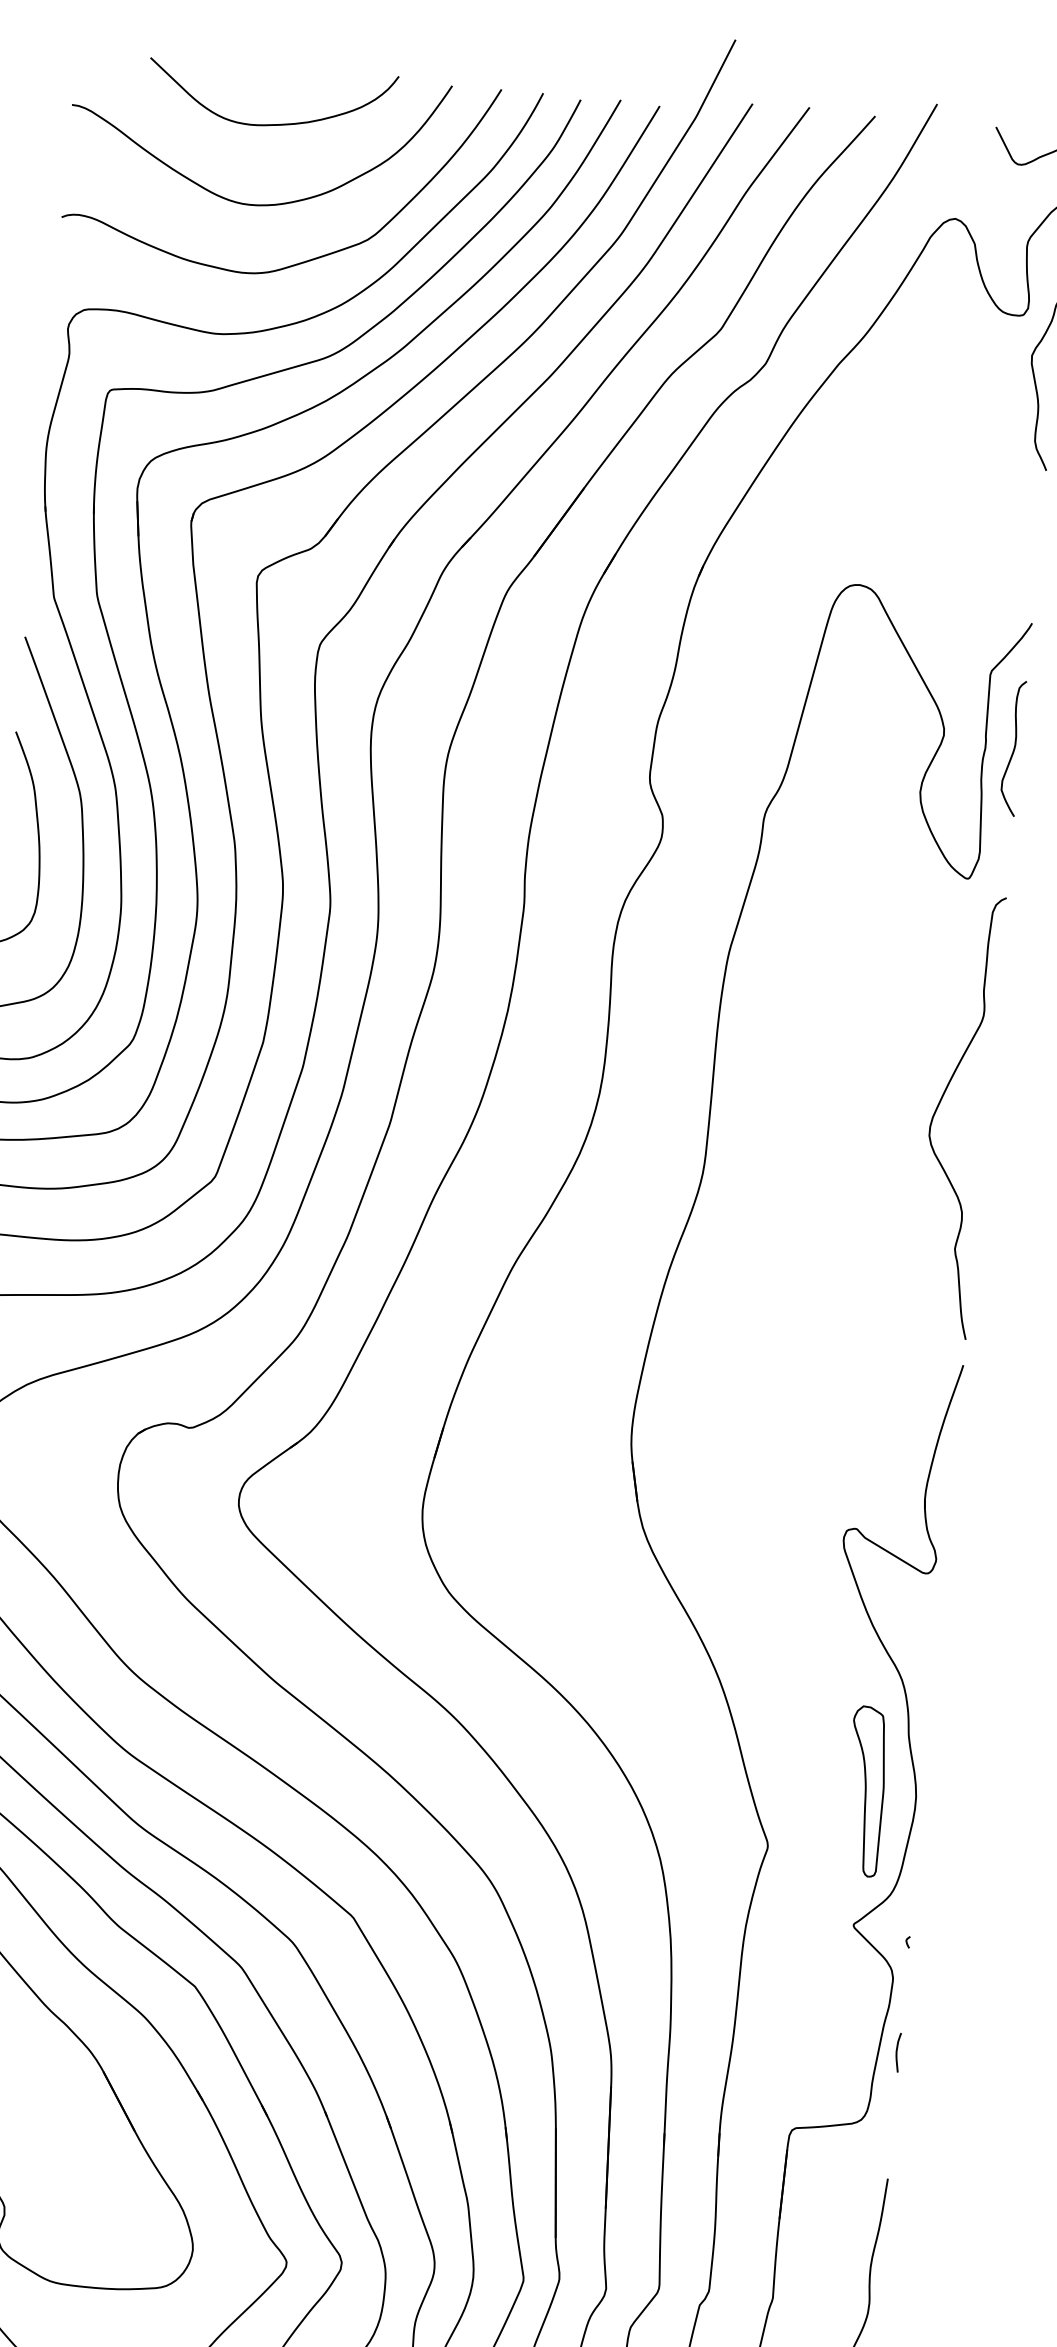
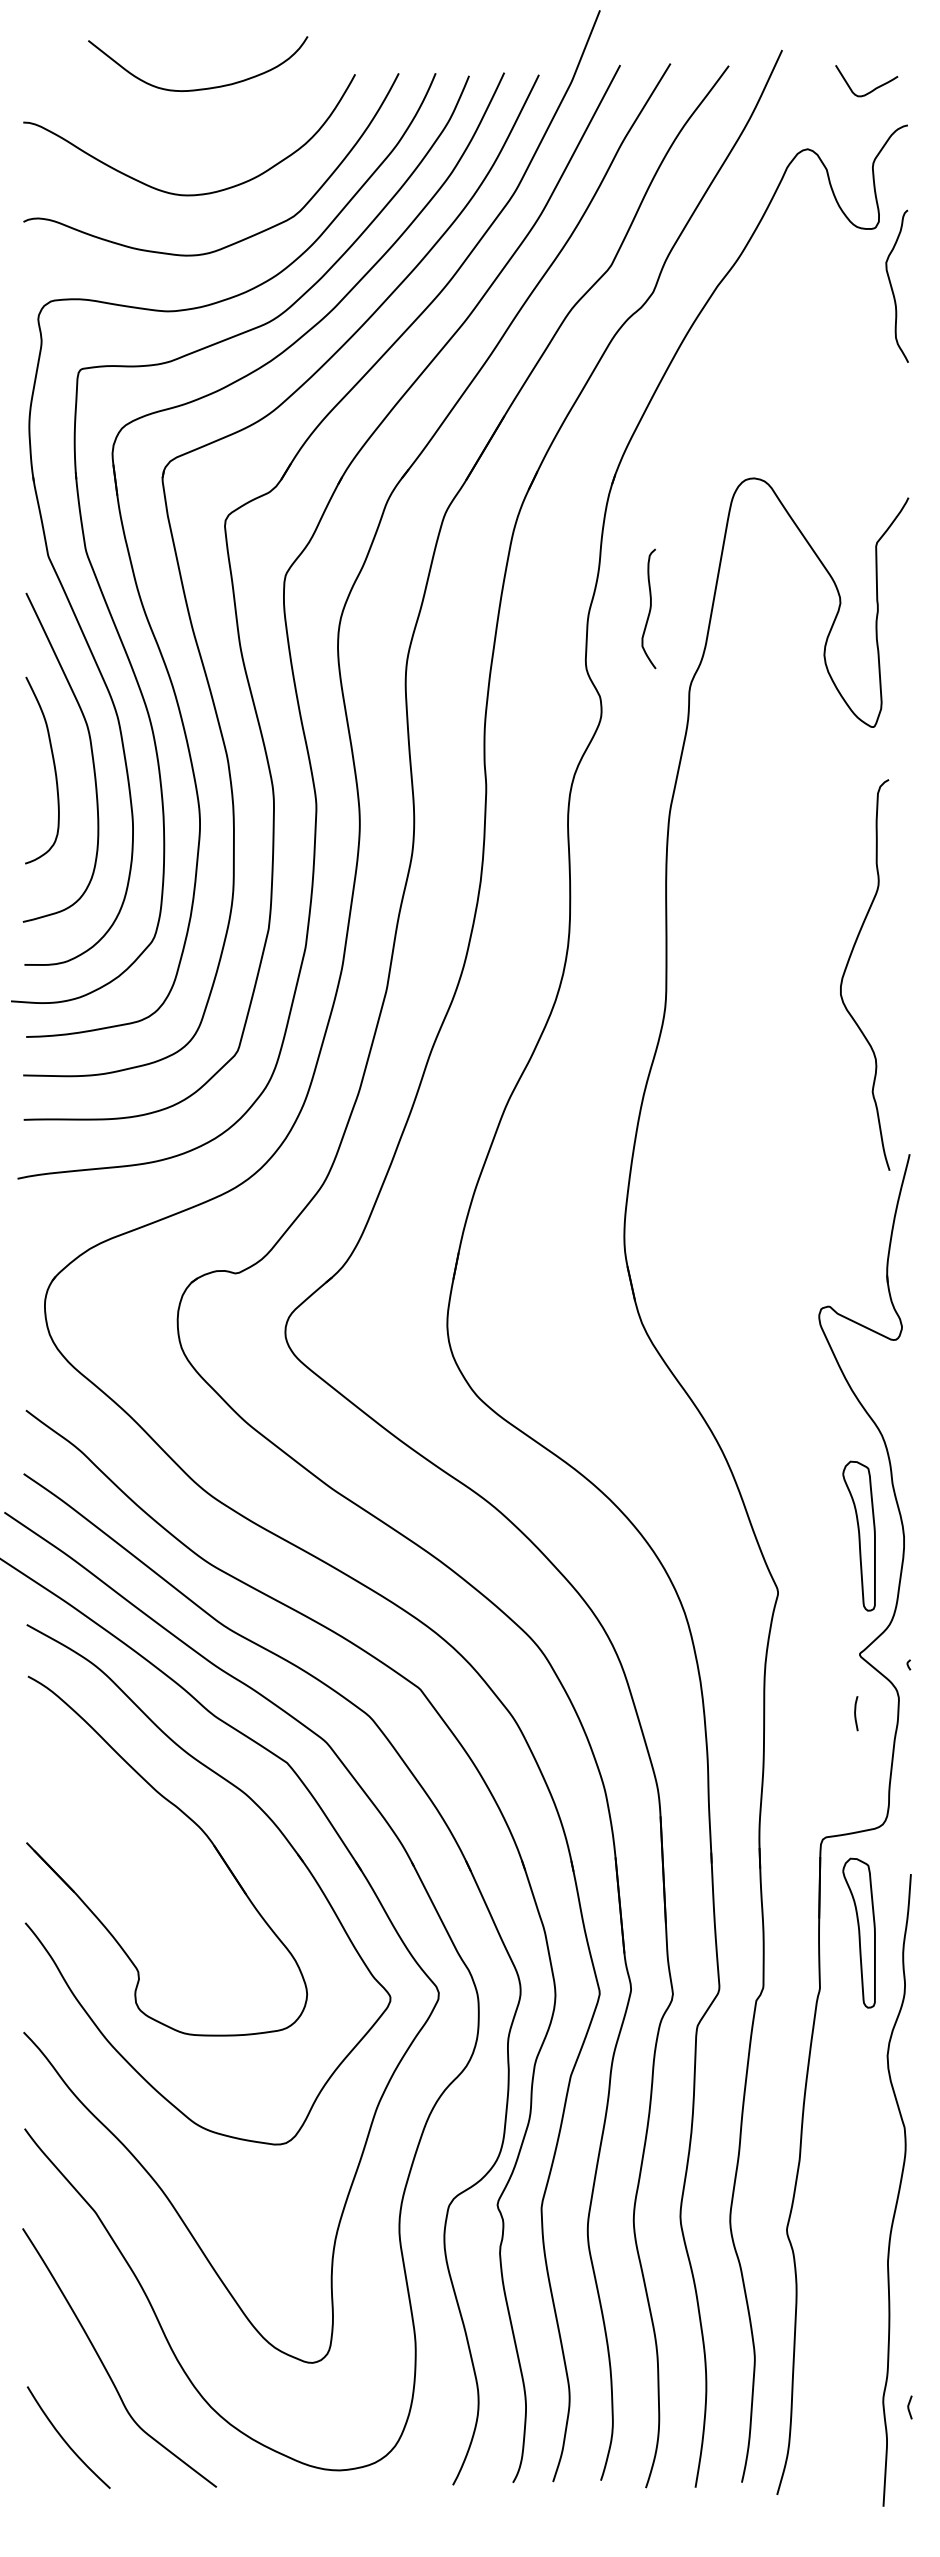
curve: (271, 123) -> (199, 88), moved
curve: (1013, 747) -> (649, 608), moved
curve: (939, 1105) -> (847, 967), moved
curve: (897, 2052) -> (855, 1713), moved
part: (822, 2239) -> (858, 1932), added

